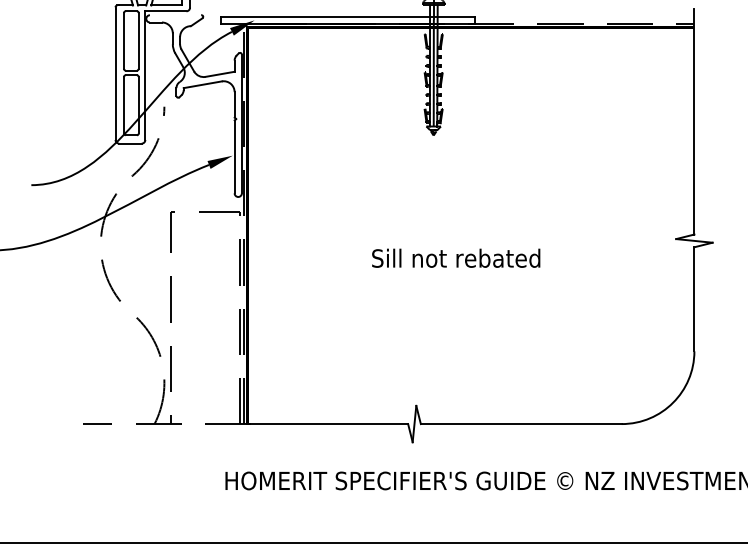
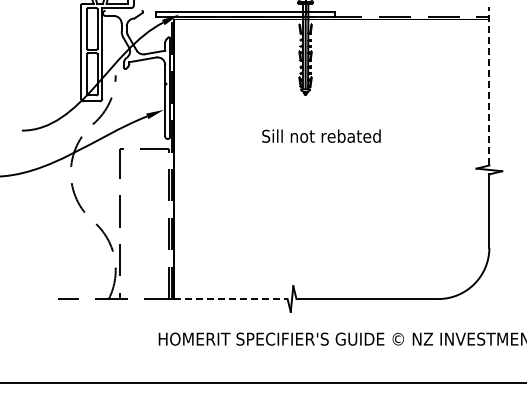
line: (694, 121) -> (489, 85), solid -> dashed
text: (456, 257) -> (321, 135), moved
line: (327, 424) -> (230, 299), solid -> dashed

